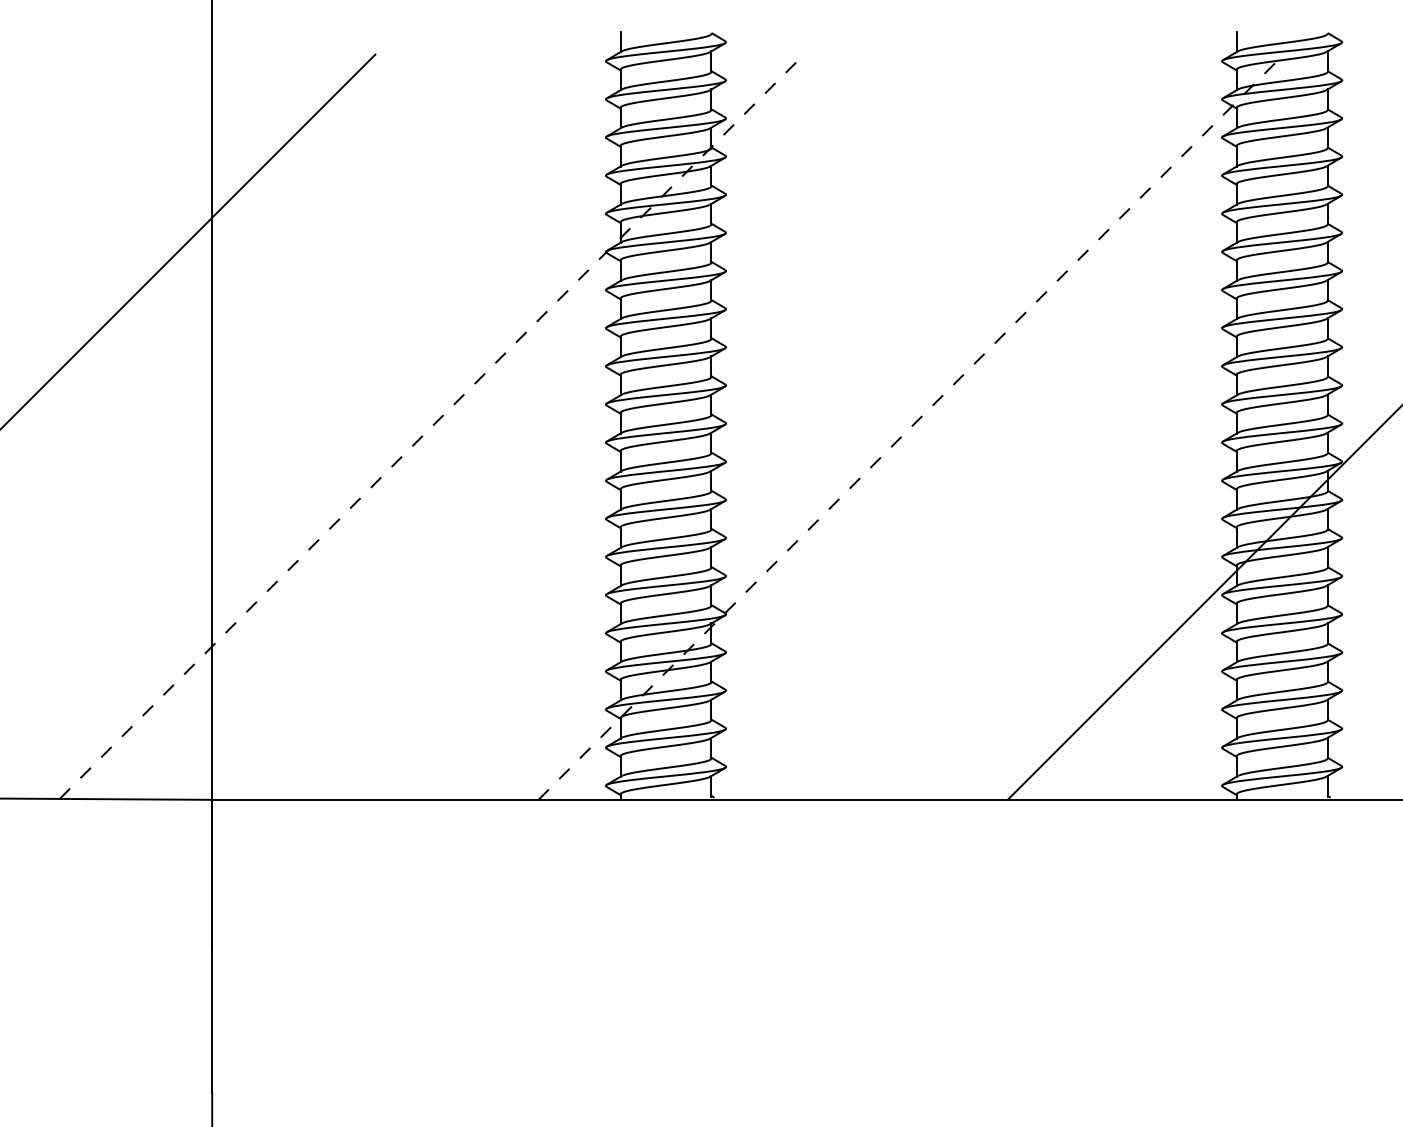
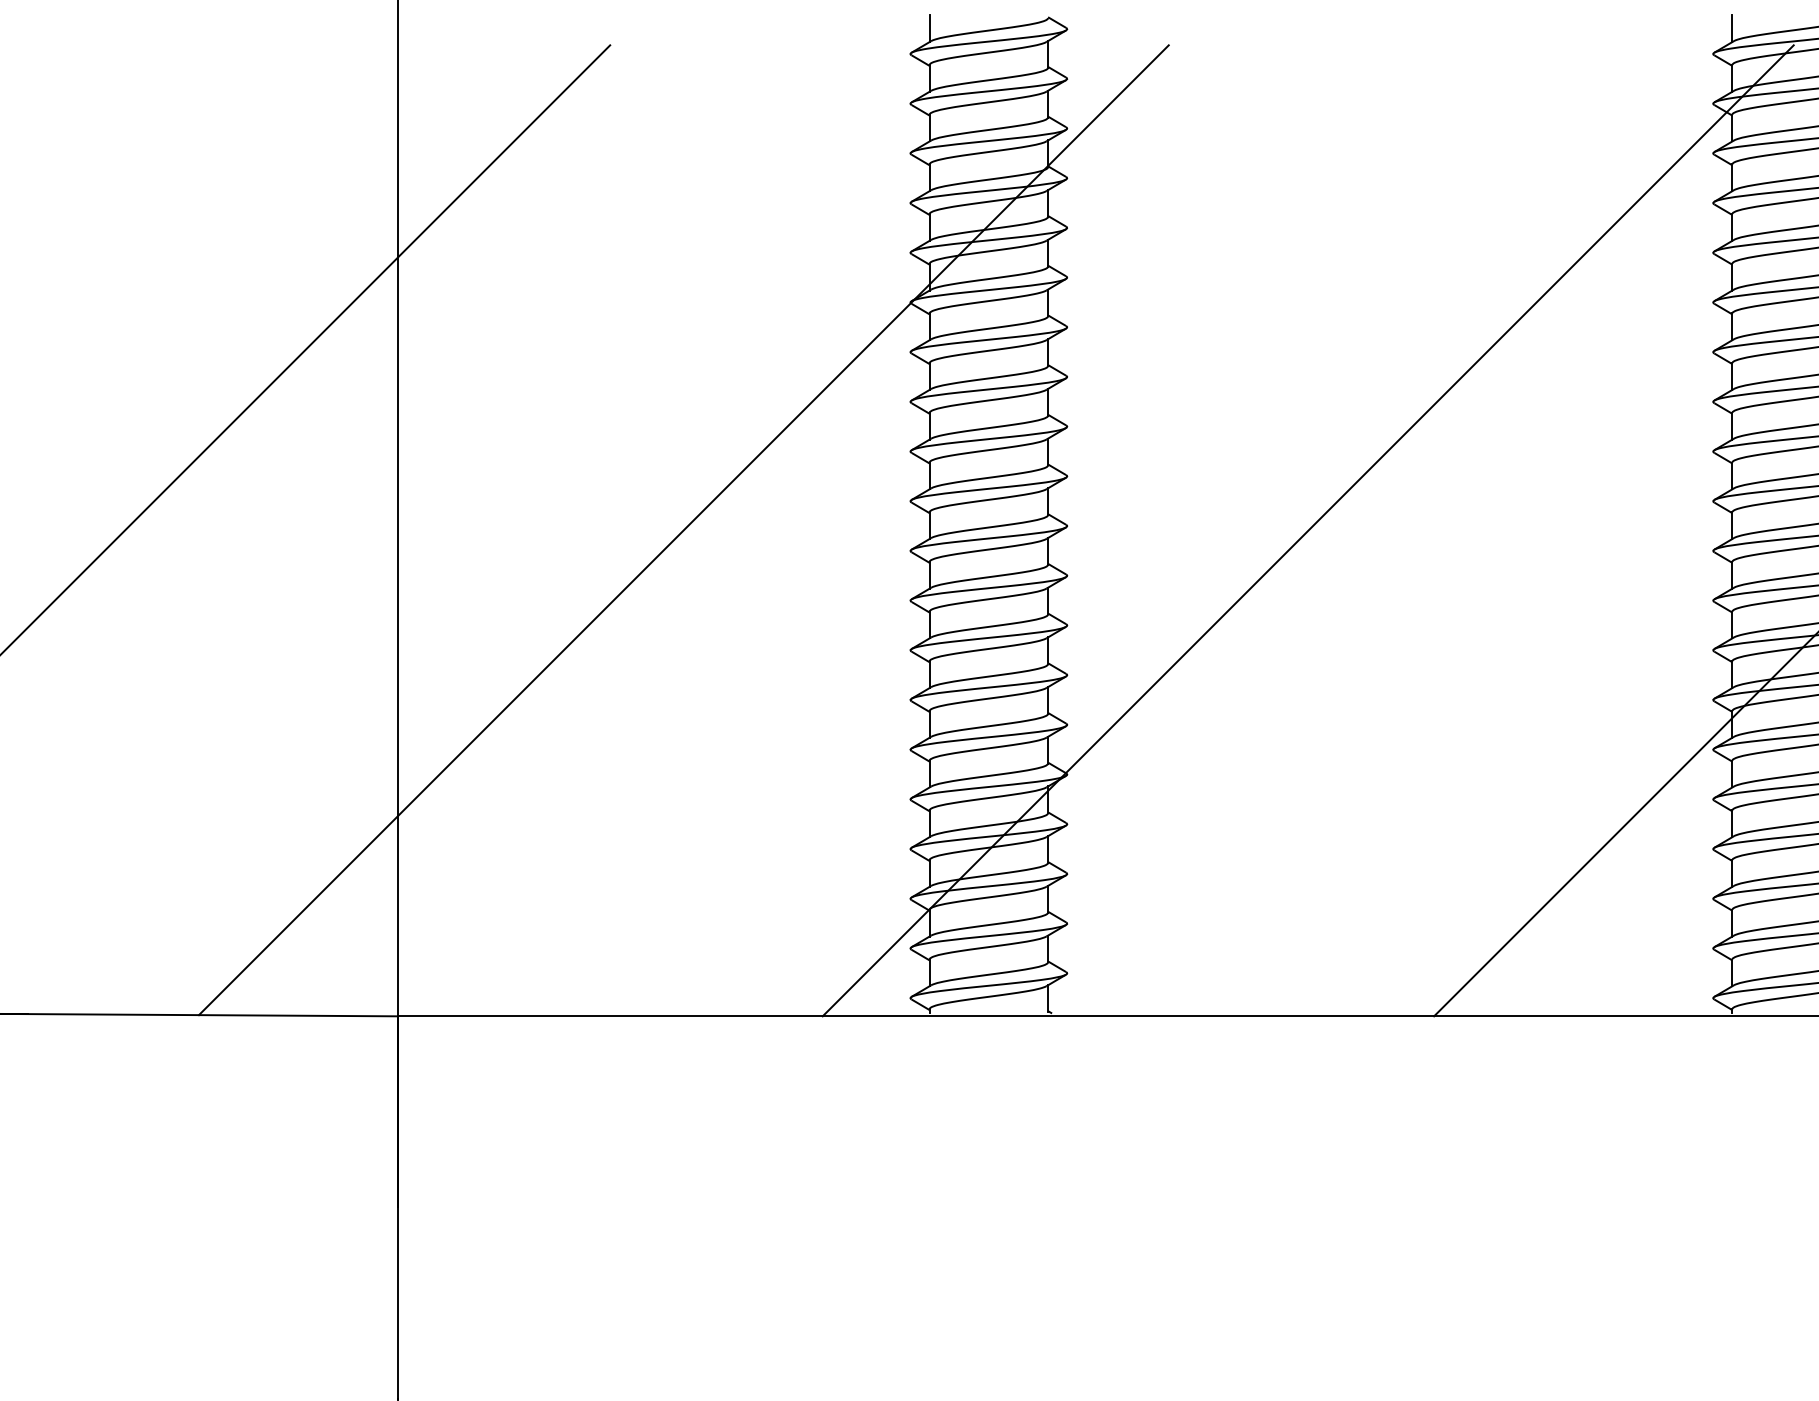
line: (432, 426) -> (684, 529), dashed -> solid
line: (911, 427) -> (1308, 531), dashed -> solid

